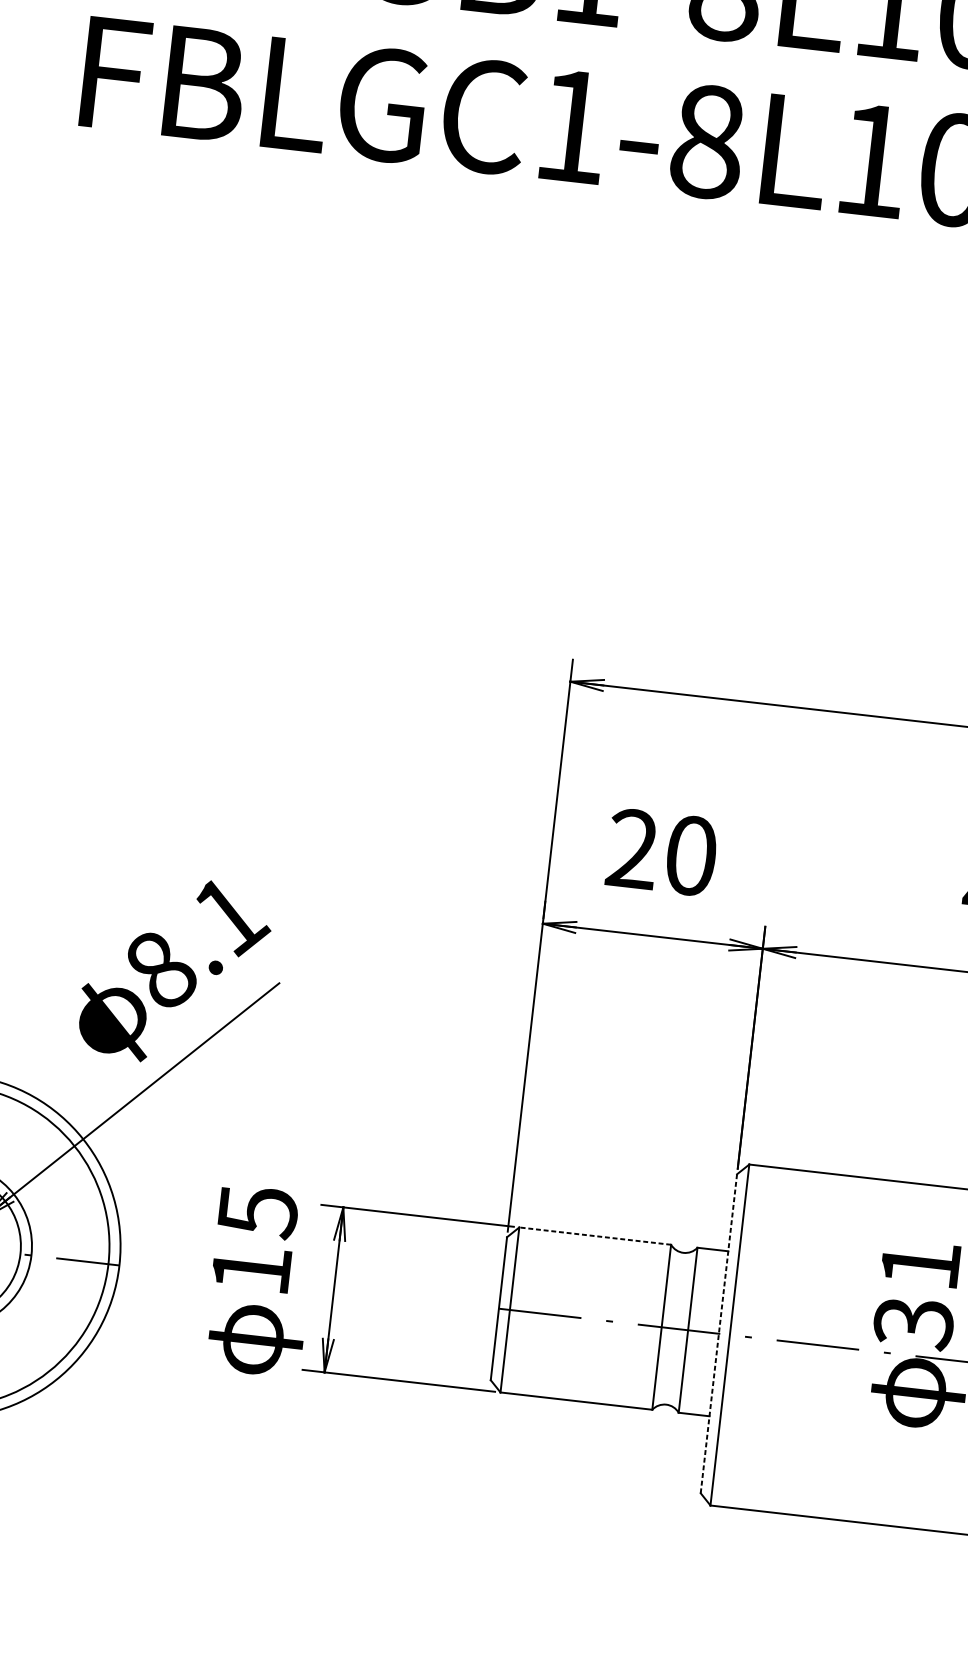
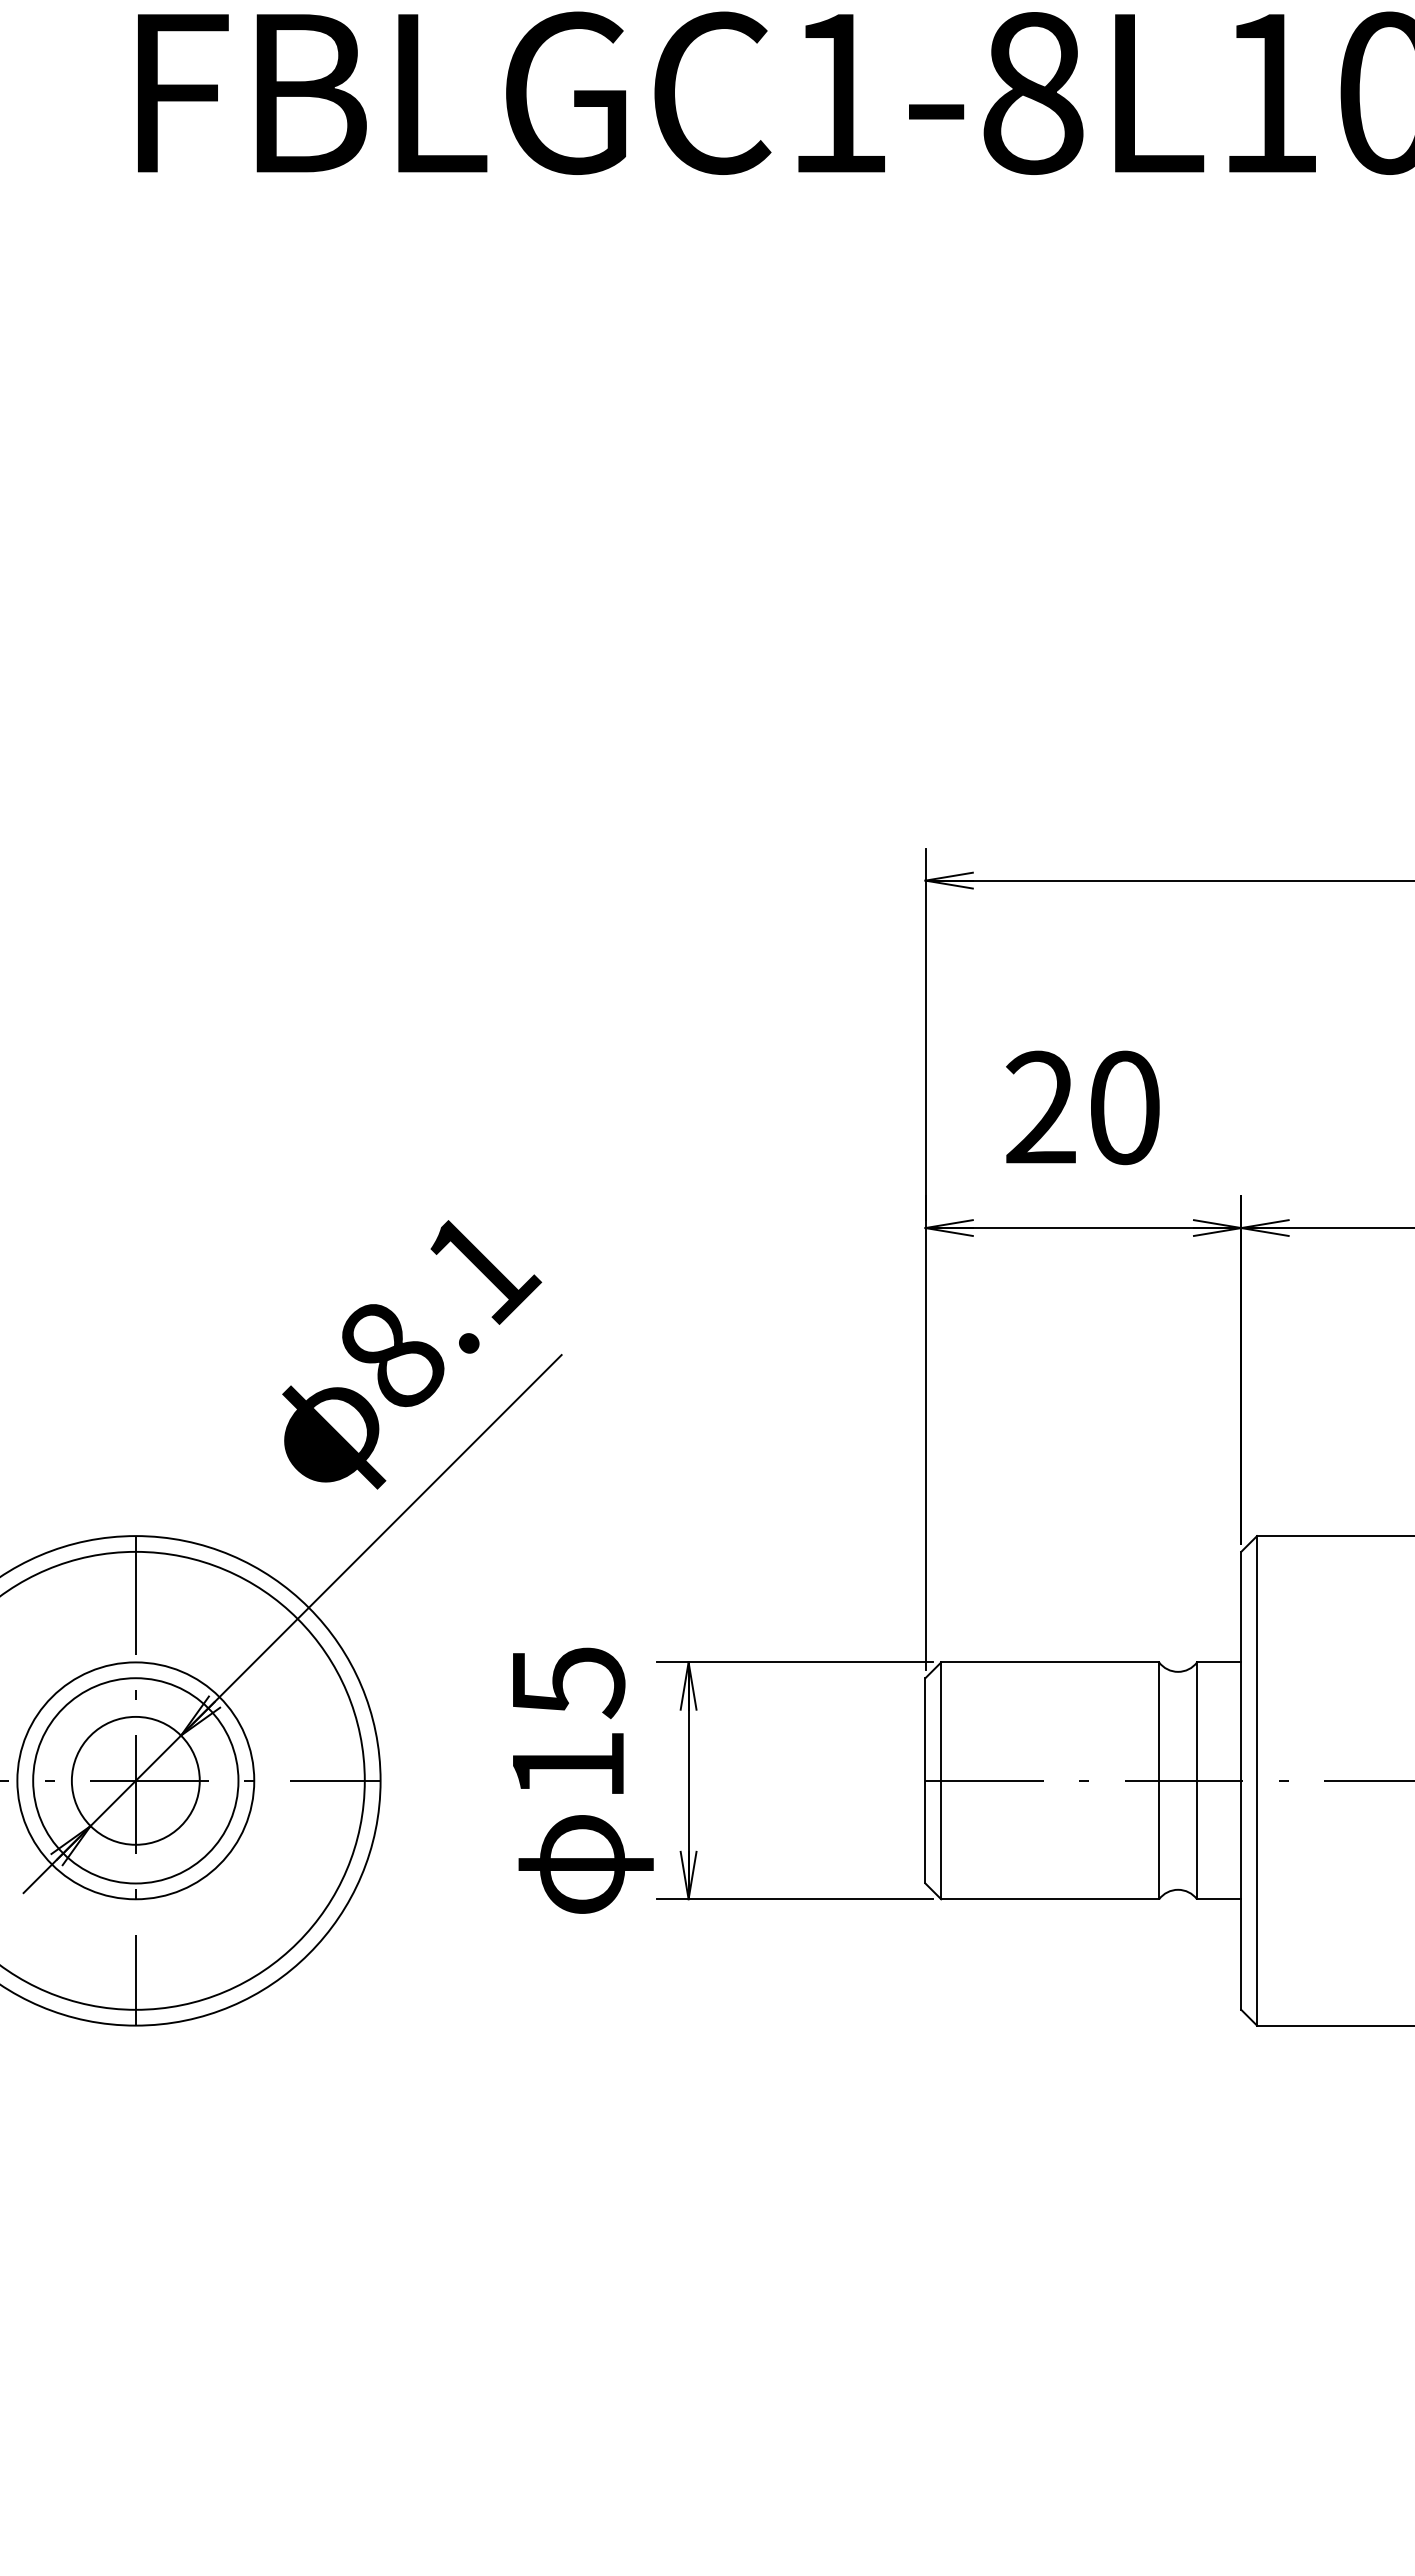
line: (595, 1236) -> (1050, 1662), dashed -> solid
line: (719, 1333) -> (1241, 1780), dashed -> solid

